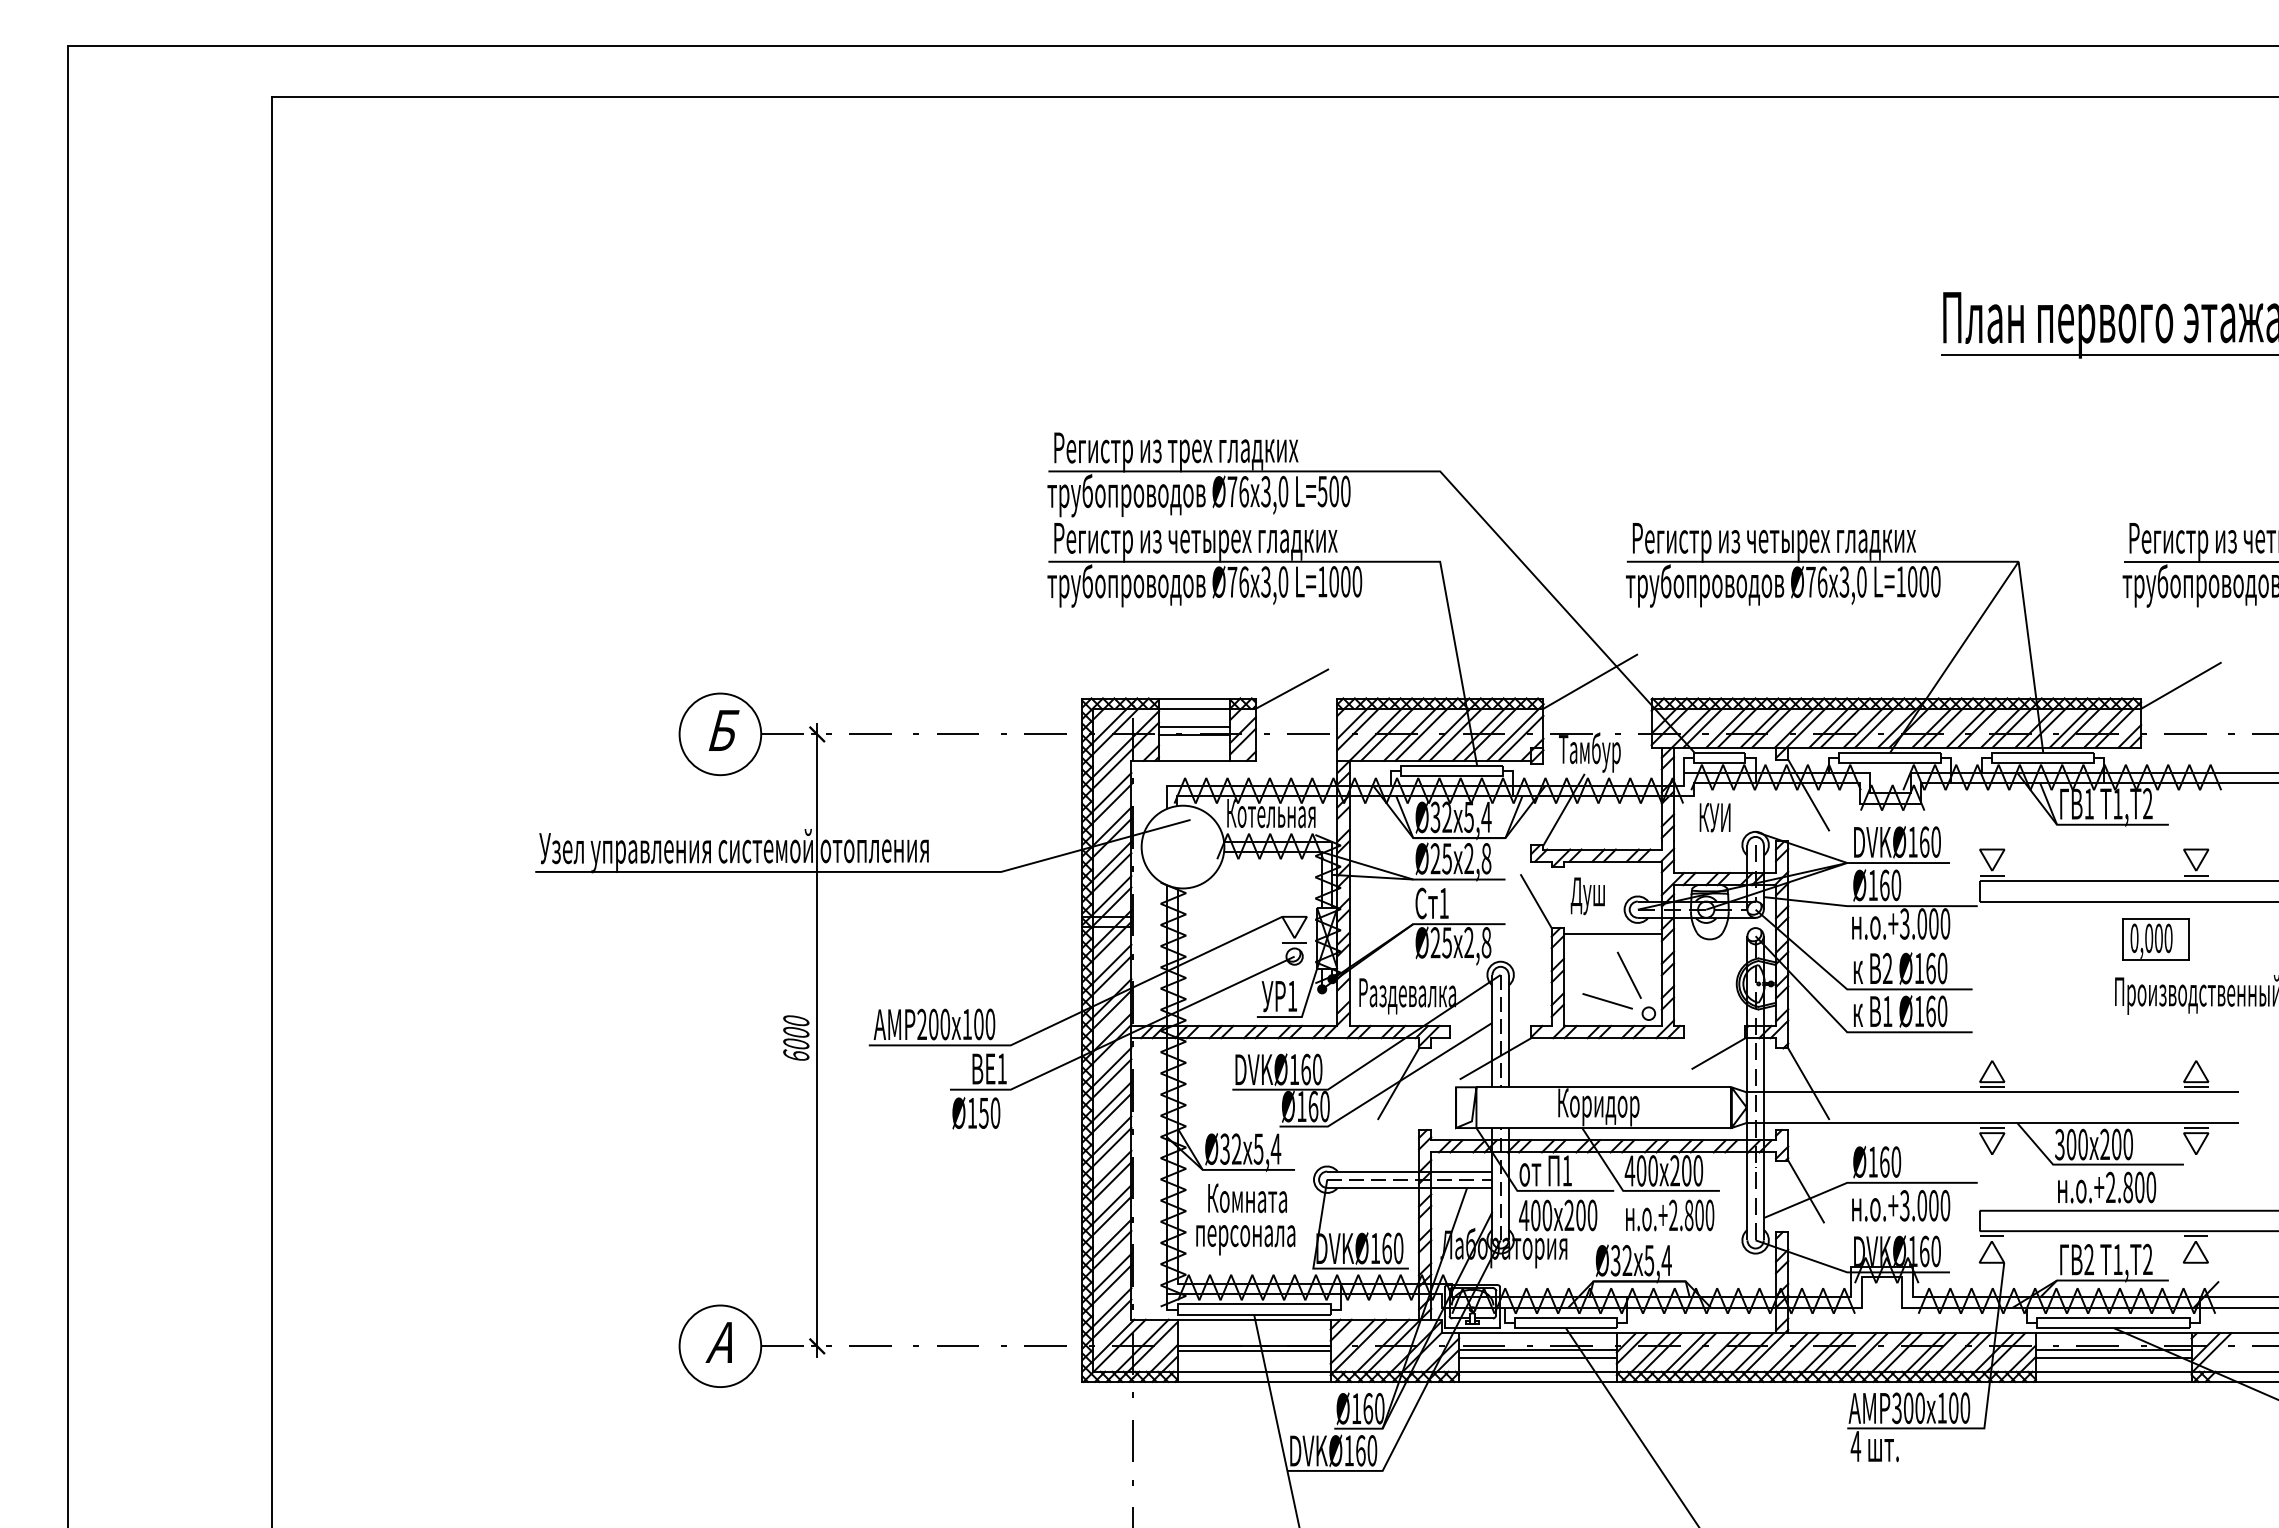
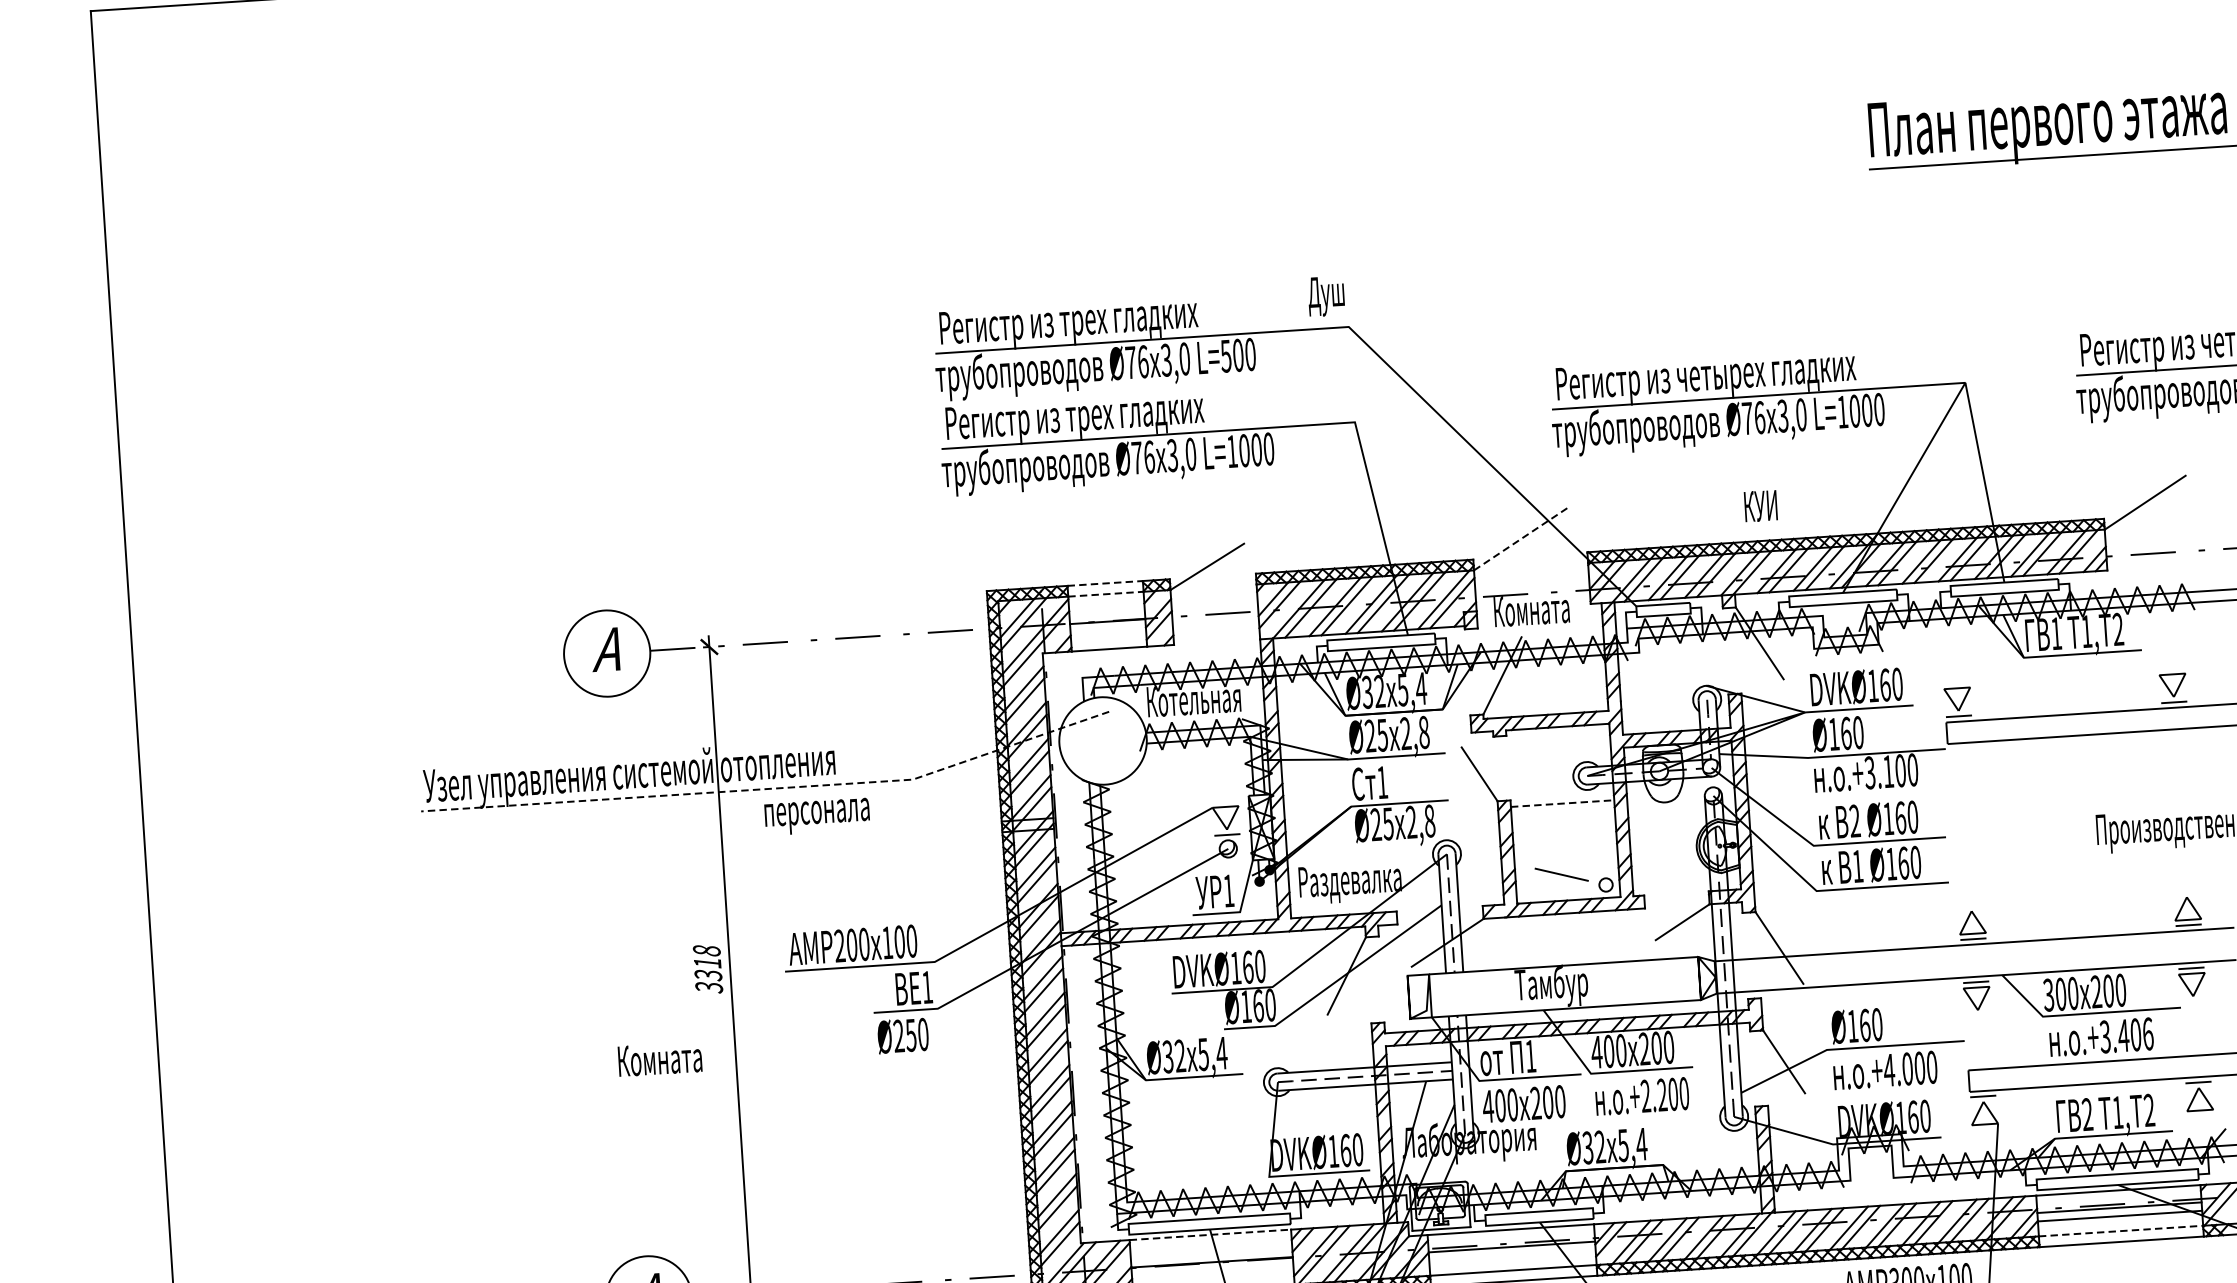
text: (1252, 545) -> (1155, 417), Регистр из четырех гладких -> Регистр из трех гладких
line: (1590, 681) -> (1521, 538), solid -> dashed
line: (1194, 698) -> (1105, 583), solid -> dashed
line: (1194, 708) -> (1105, 593), solid -> dashed
line: (1194, 727) -> (1107, 613), removed
text: (722, 730) -> (609, 649), Б -> А
text: (1594, 752) -> (1530, 613), Тамбур -> Комната
text: (1714, 817) -> (1760, 506), moved
line: (867, 871) -> (771, 788), solid -> dashed
text: (1587, 896) -> (1326, 296), moved
text: (1922, 923) -> (1888, 771), .+3.000 -> .+3.100
line: (1612, 934) -> (1562, 803), solid -> dashed
part: (2155, 939) -> (2135, 772), removed
line: (1628, 974) -> (1581, 845), removed
text: (796, 1038) -> (708, 969), 6000 -> 3318
text: (1598, 1107) -> (1559, 987), Коридор -> Тамбур
text: (972, 1112) -> (899, 1035), Ø150 -> Ø250
text: (2130, 1187) -> (2126, 1035), .+2.800 -> .+3.406
text: (1247, 1198) -> (660, 1059), moved
text: (1904, 1205) -> (1888, 1069), .+3.000 -> .+4.000
text: (1688, 1215) -> (1661, 1095), .+2.800 -> .+2.200
text: (1245, 1240) -> (817, 817), moved
line: (1254, 1319) -> (1210, 1234), solid -> dashed
line: (1253, 1350) -> (1211, 1267), removed
line: (1537, 1357) -> (1511, 1255), removed
line: (2113, 1371) -> (2120, 1230), solid -> dashed

